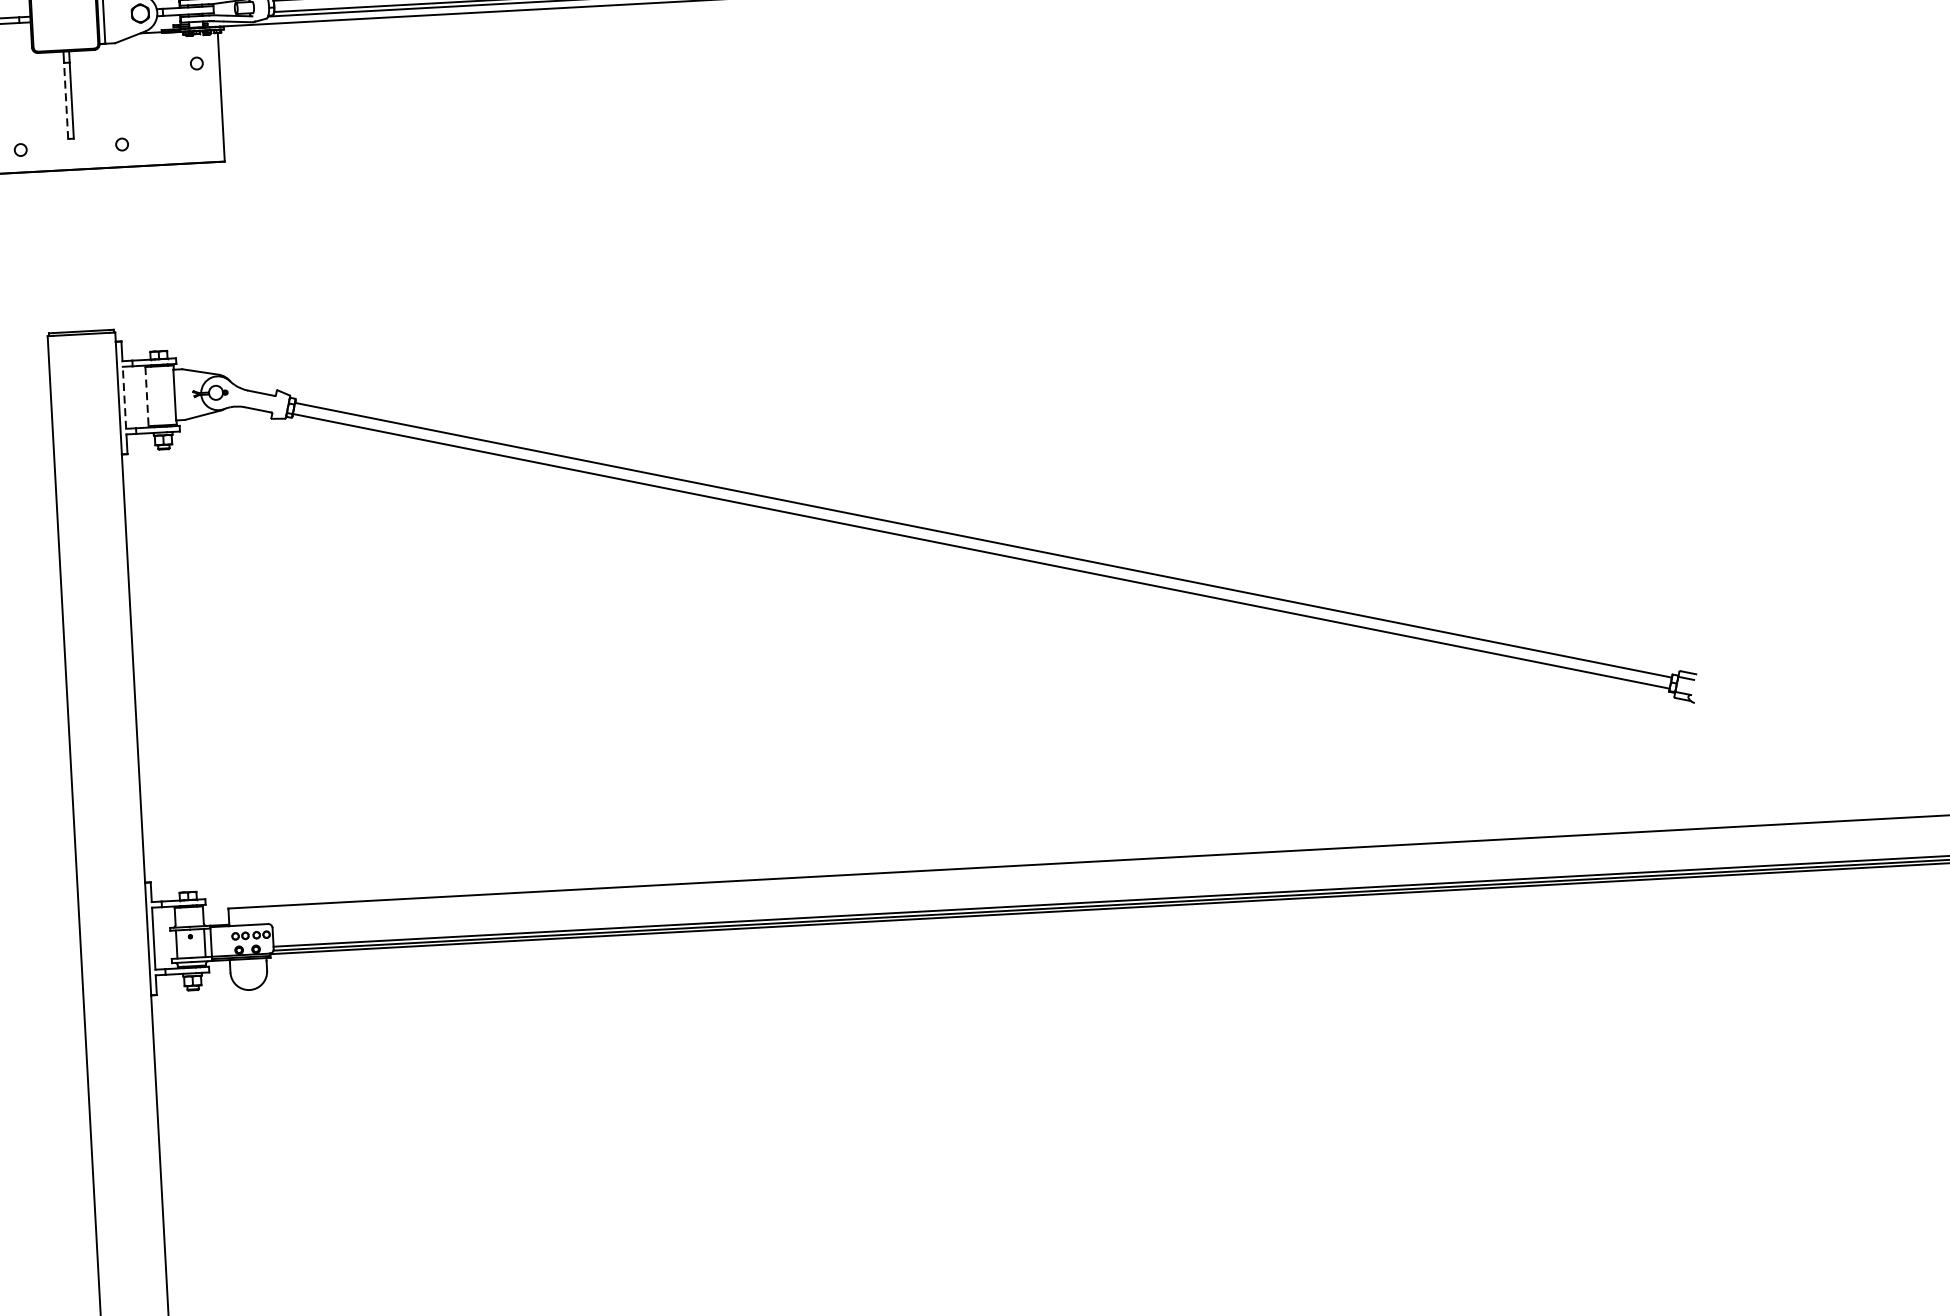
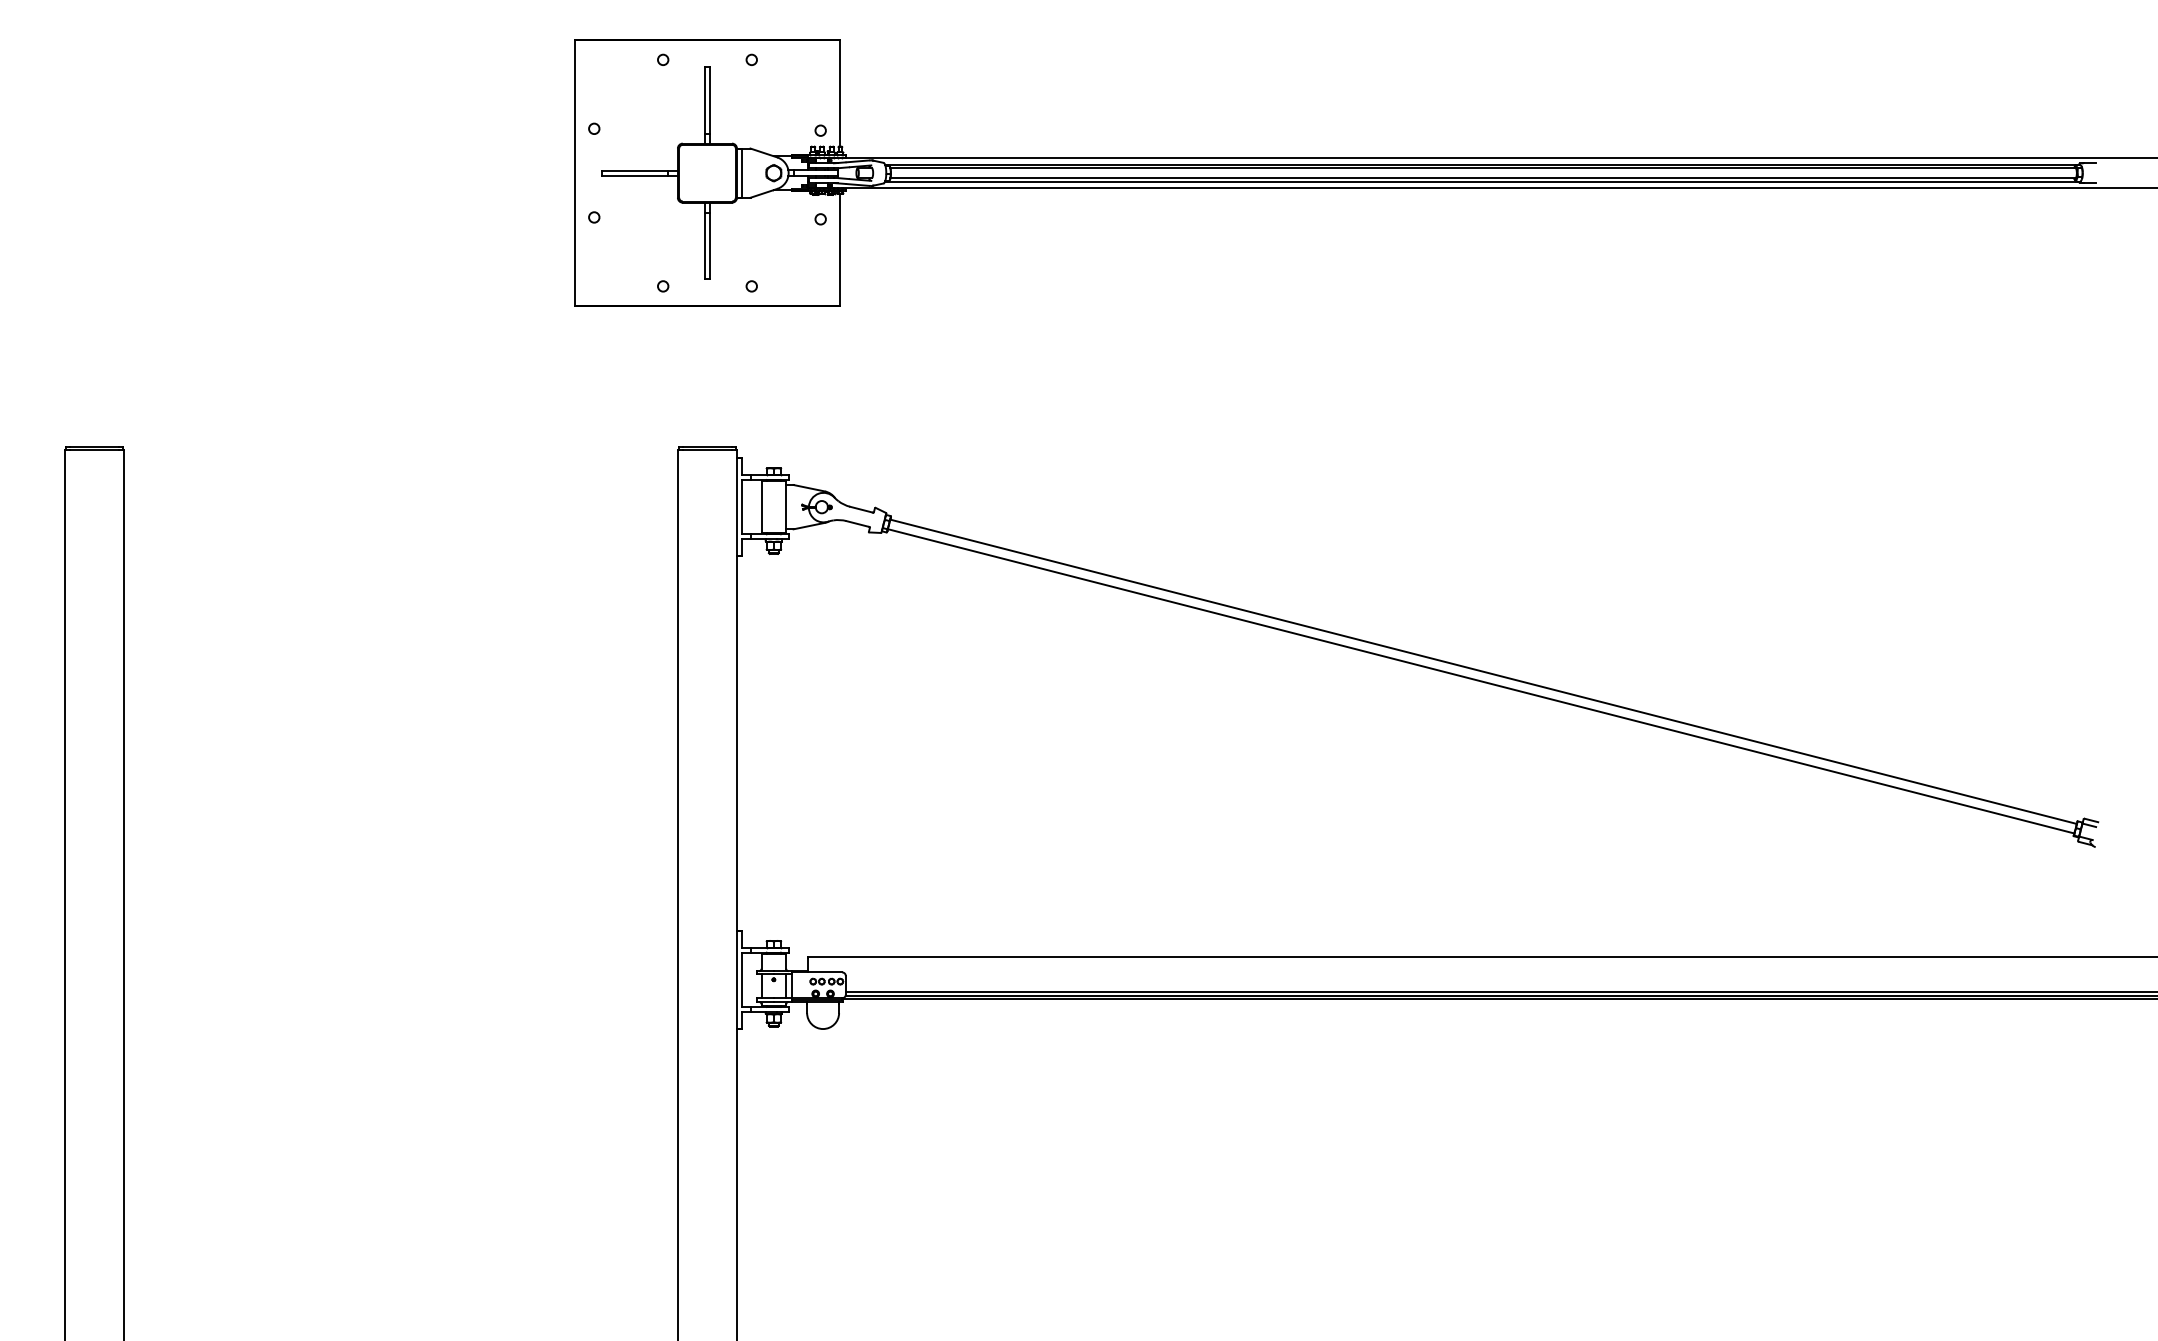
line: (66, 100) -> (705, 245), dashed -> solid
line: (146, 396) -> (761, 507), dashed -> solid
line: (124, 397) -> (741, 506), dashed -> solid

